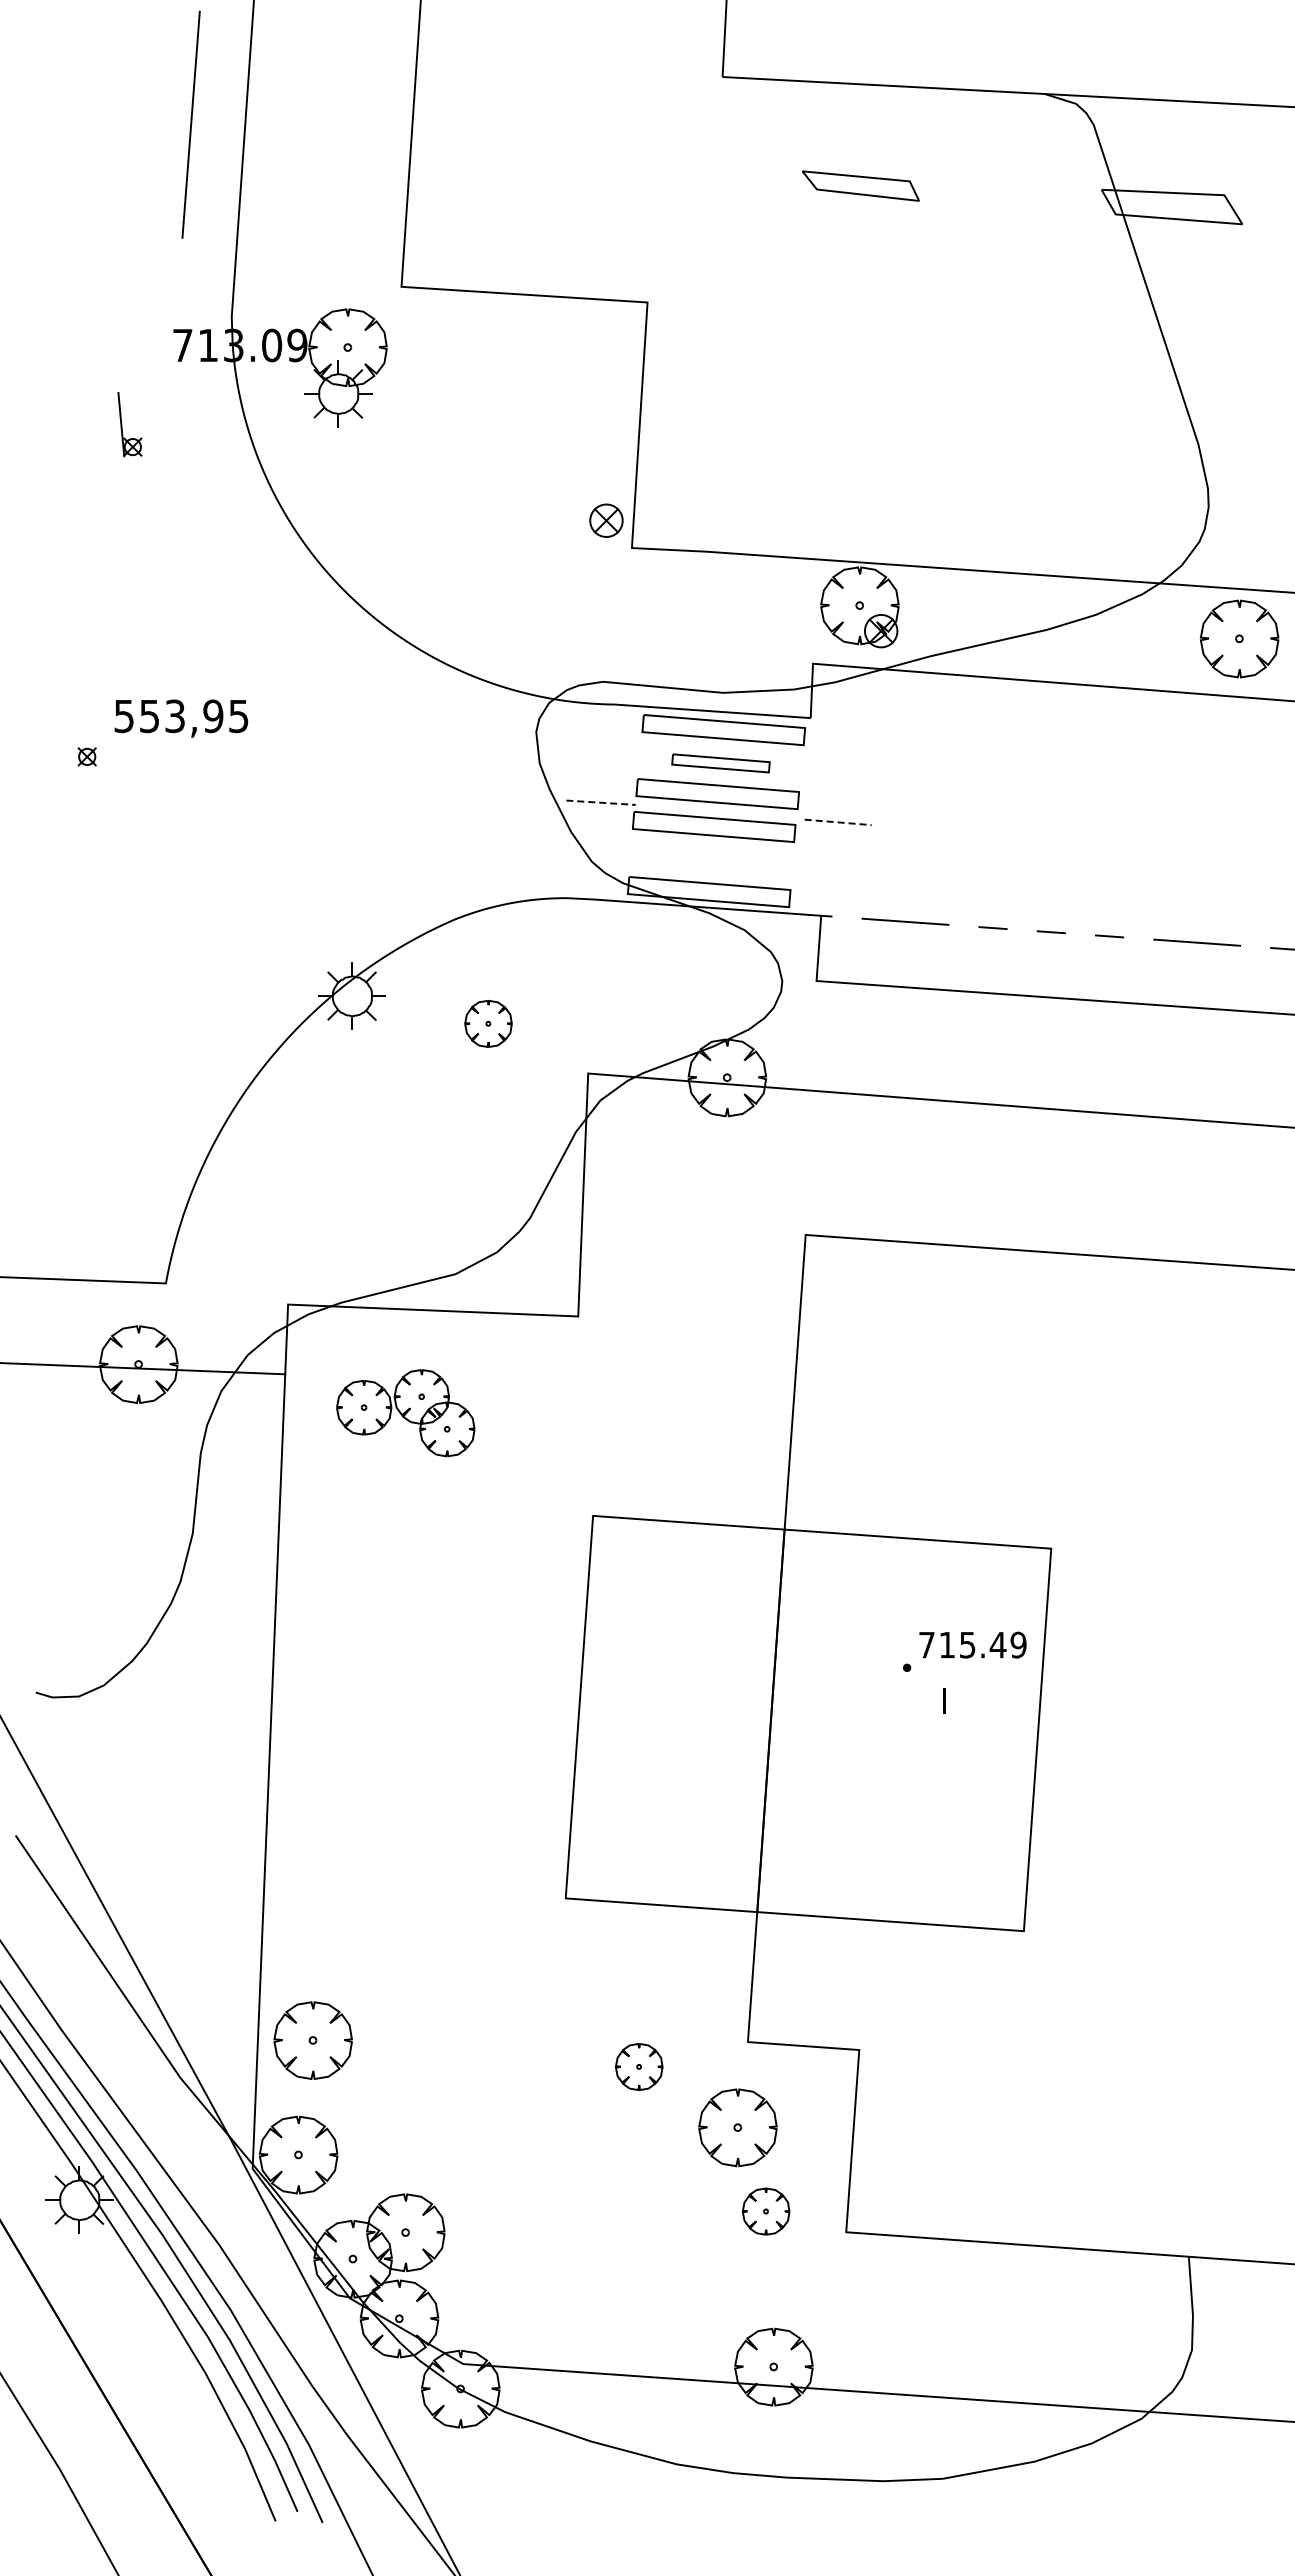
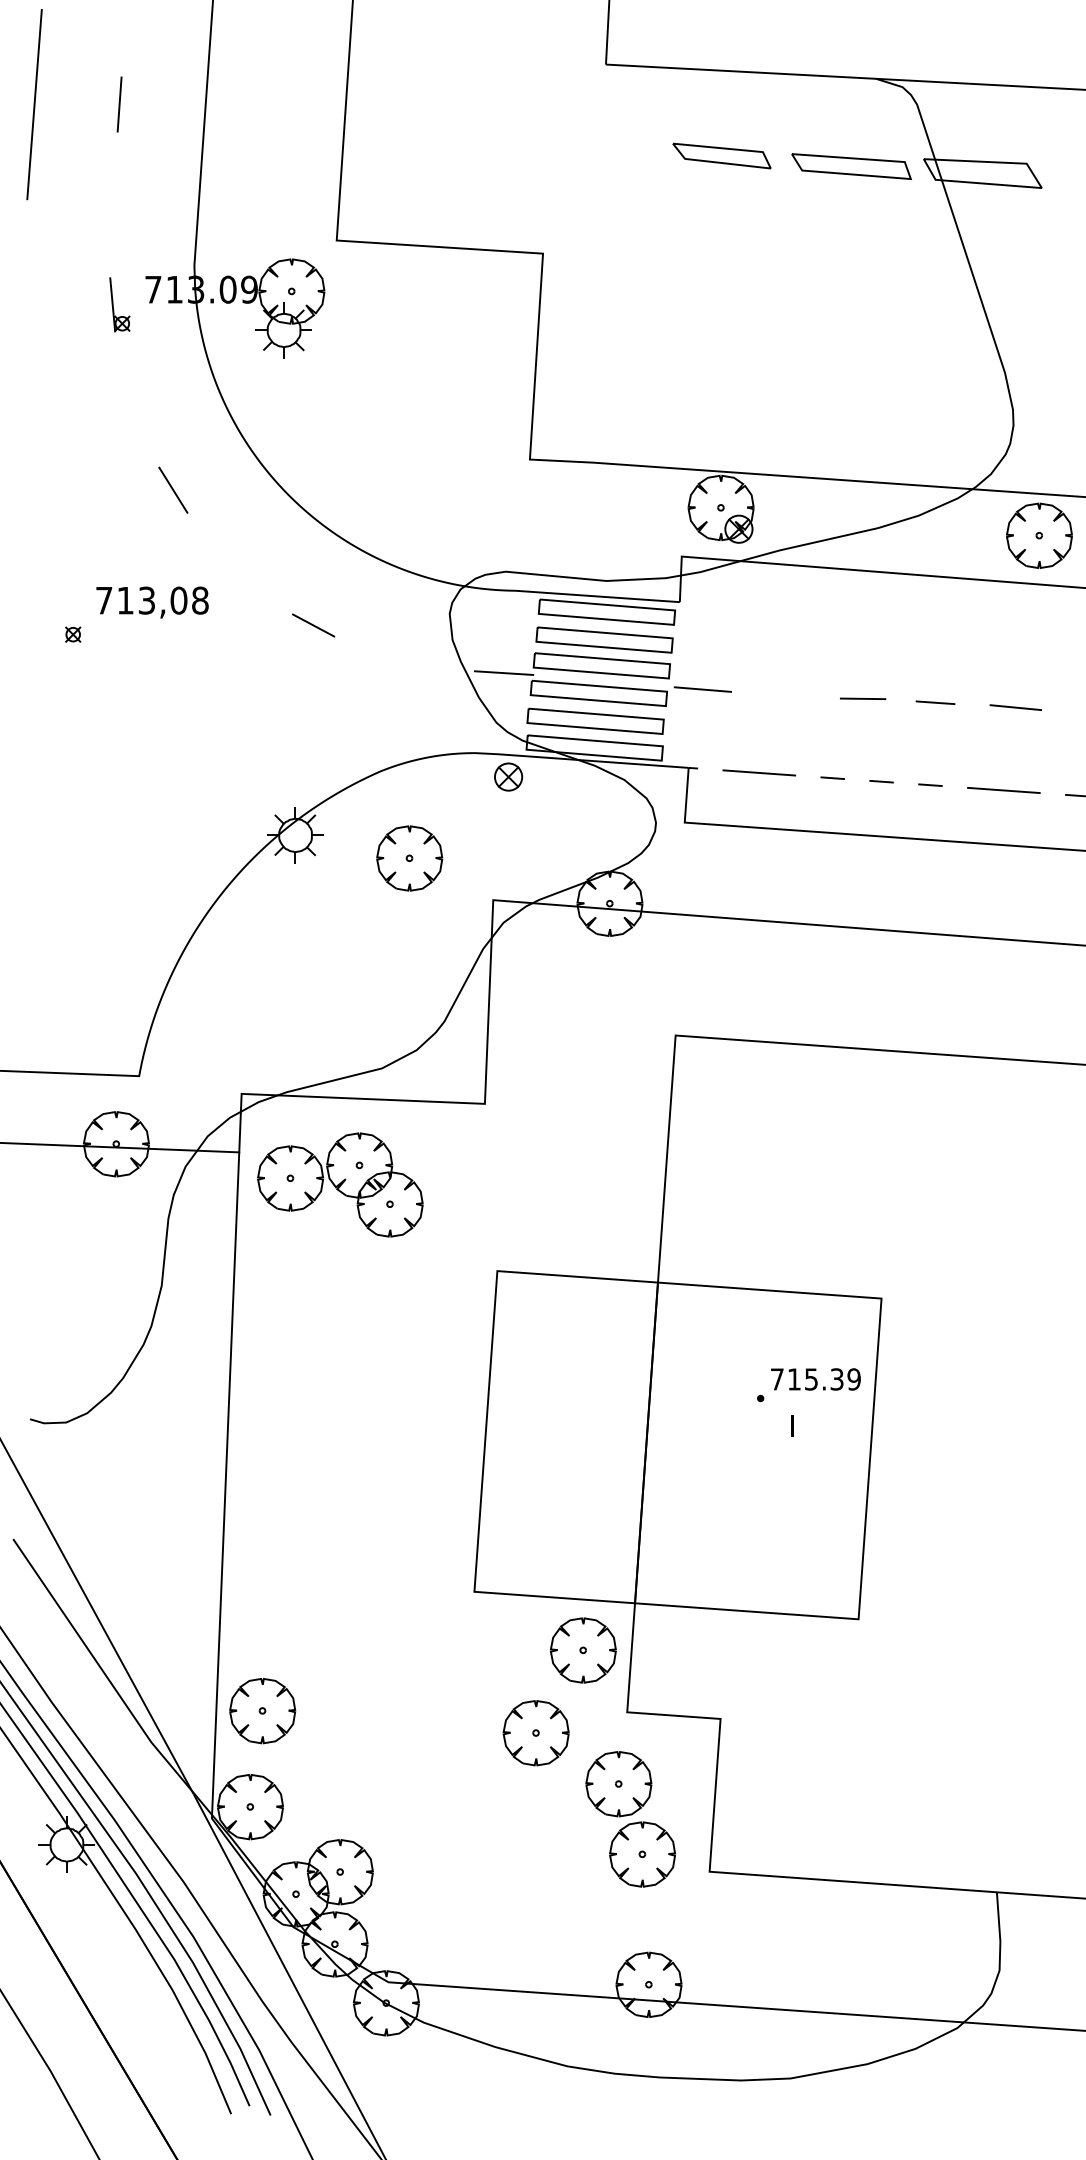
line: (142, 124) -> (119, 104), added
line: (190, 124) -> (34, 104), moved
part: (1015, 198) -> (851, 166), added
part: (122, 424) -> (113, 304), moved
part: (606, 520) -> (508, 776), moved
line: (206, 584) -> (173, 490), added
text: (181, 716) -> (152, 600), 553,95 -> 713,08
line: (373, 745) -> (313, 625), added
part: (720, 763) -> (604, 640), size x1.67
line: (601, 802) -> (504, 672), dashed -> solid
line: (838, 822) -> (703, 689), dashed -> solid
line: (1028, 833) -> (862, 698), added
line: (1115, 837) -> (935, 702), added
line: (1211, 843) -> (1015, 707), added
part: (710, 860) -> (595, 721), added
part: (488, 1023) -> (409, 858), size x1.67
part: (405, 1412) -> (340, 1184), size x1.43
text: (997, 1644) -> (836, 1378), 715.49 -> 715.39
part: (695, 1968) -> (583, 1650), added
part: (638, 2066) -> (535, 1732), size x1.67
part: (765, 2211) -> (641, 1854), size x1.67

